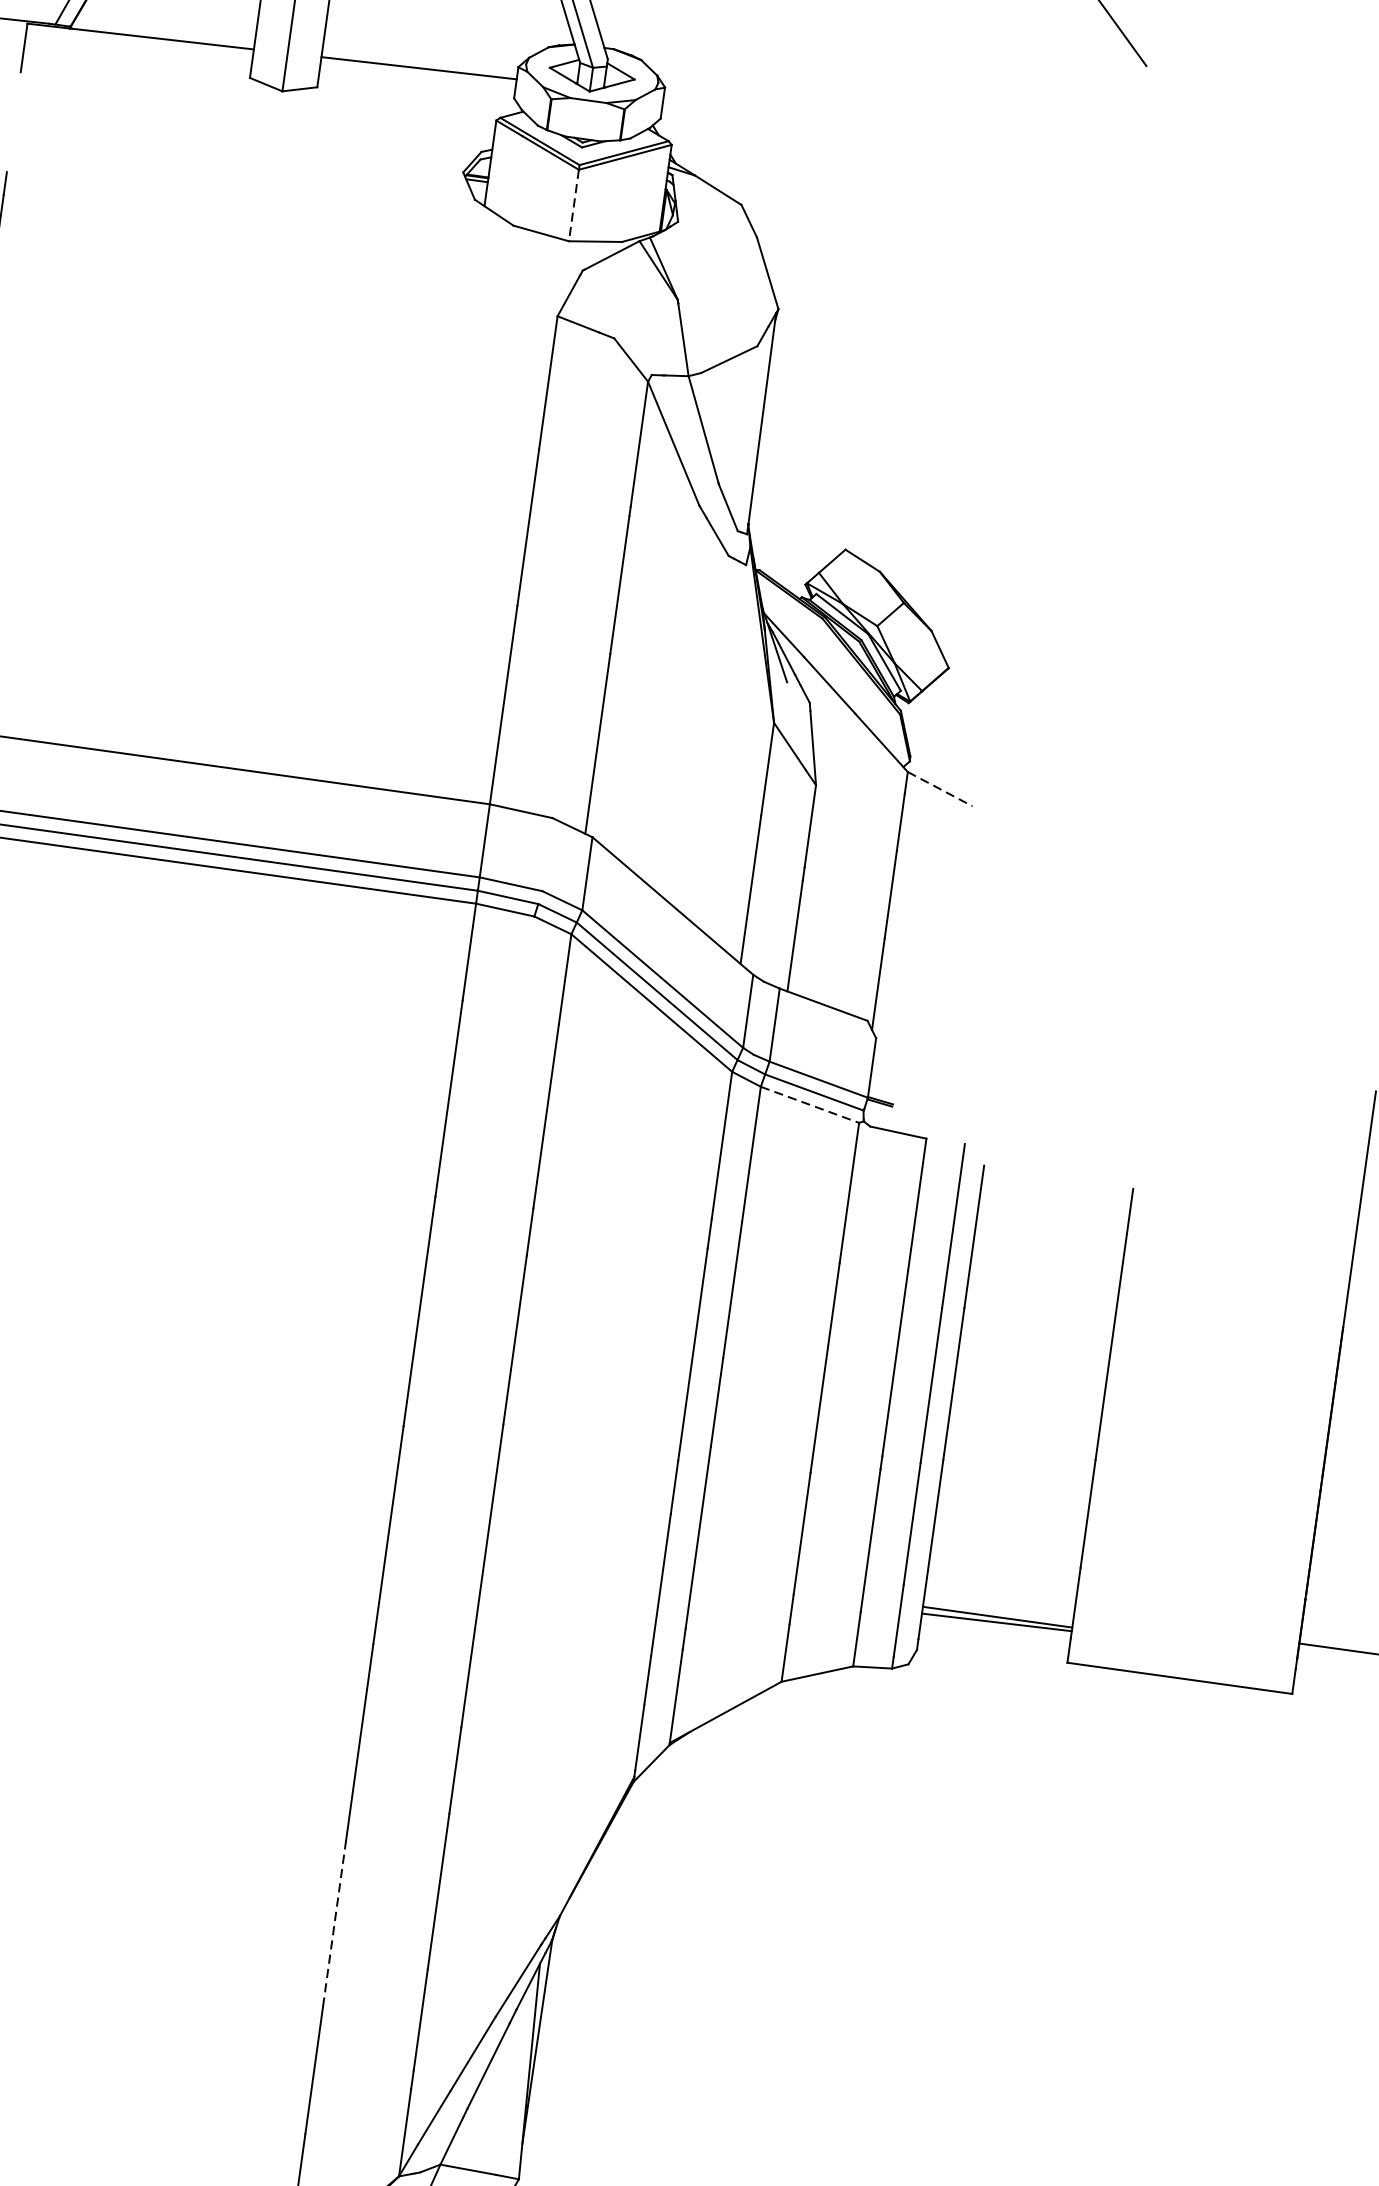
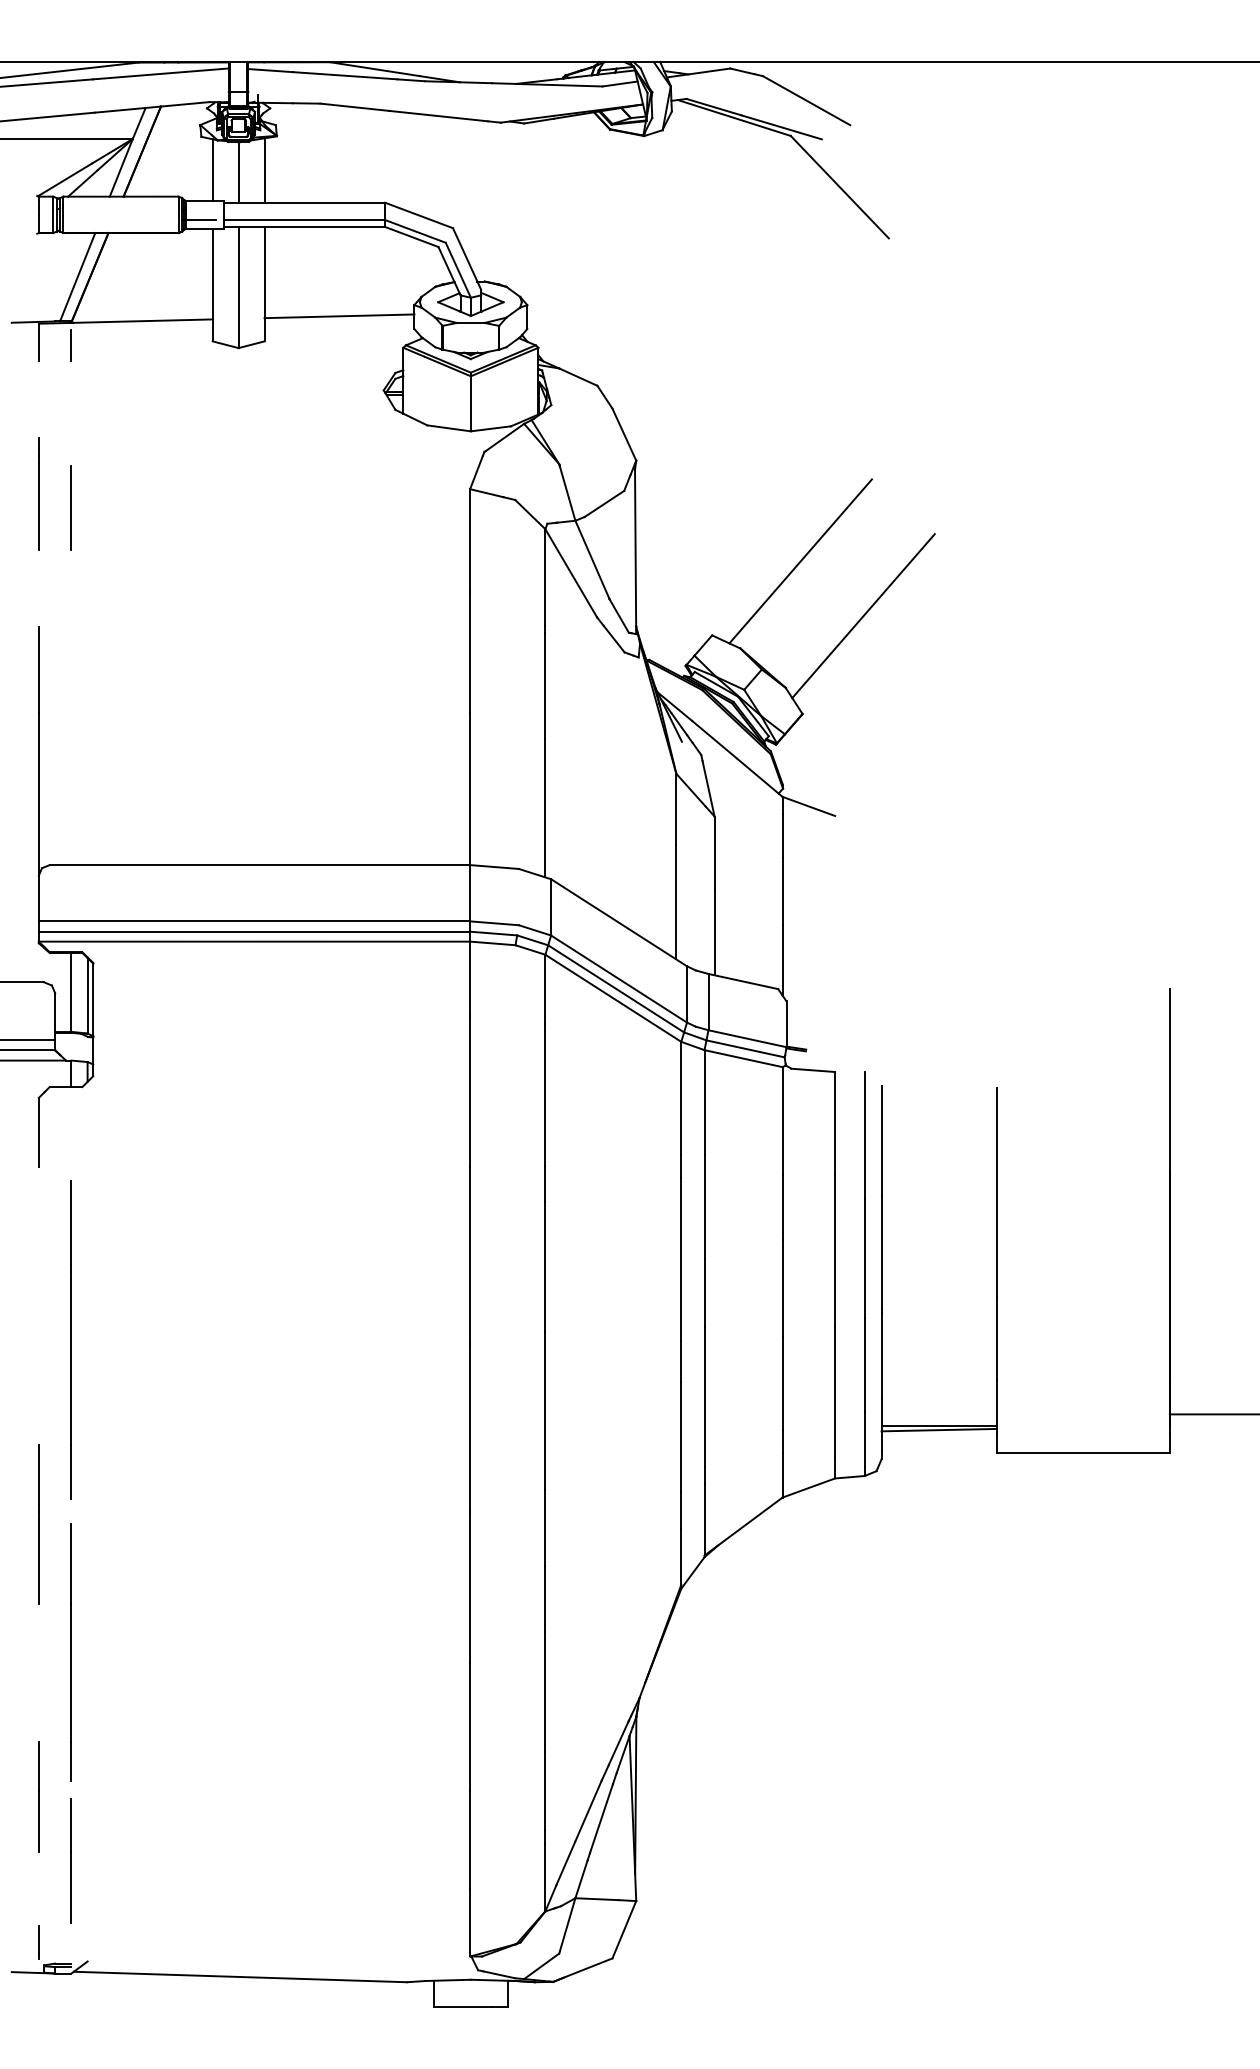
line: (65, 57) -> (71, 345), added
line: (573, 205) -> (470, 403), dashed -> solid
line: (36, 268) -> (71, 507), added
line: (973, 469) -> (800, 561), added
line: (1045, 552) -> (863, 616), added
line: (939, 789) -> (808, 806), dashed -> solid
line: (809, 1104) -> (743, 1058), dashed -> solid
line: (334, 1924) -> (470, 1727), dashed -> solid

